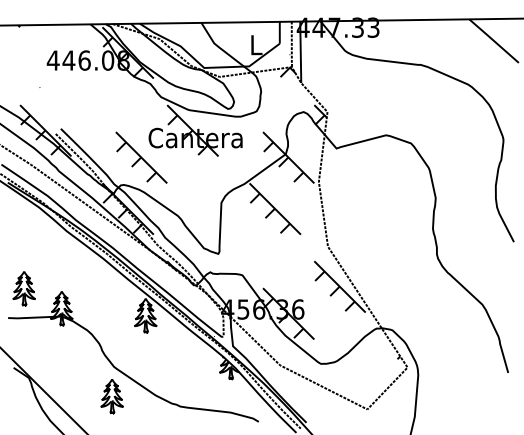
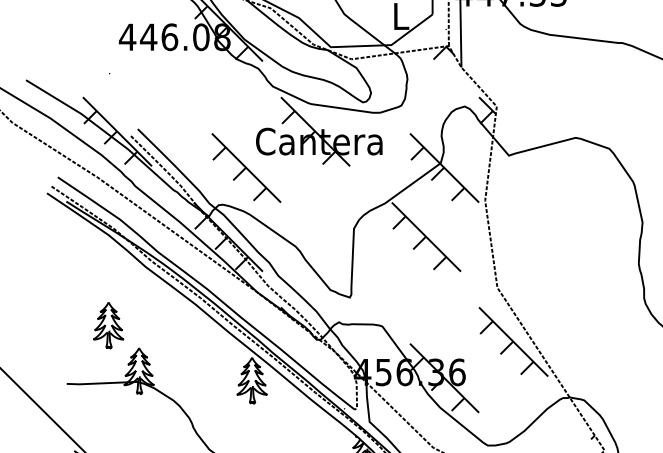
part: (23, 288) -> (107, 325), moved

